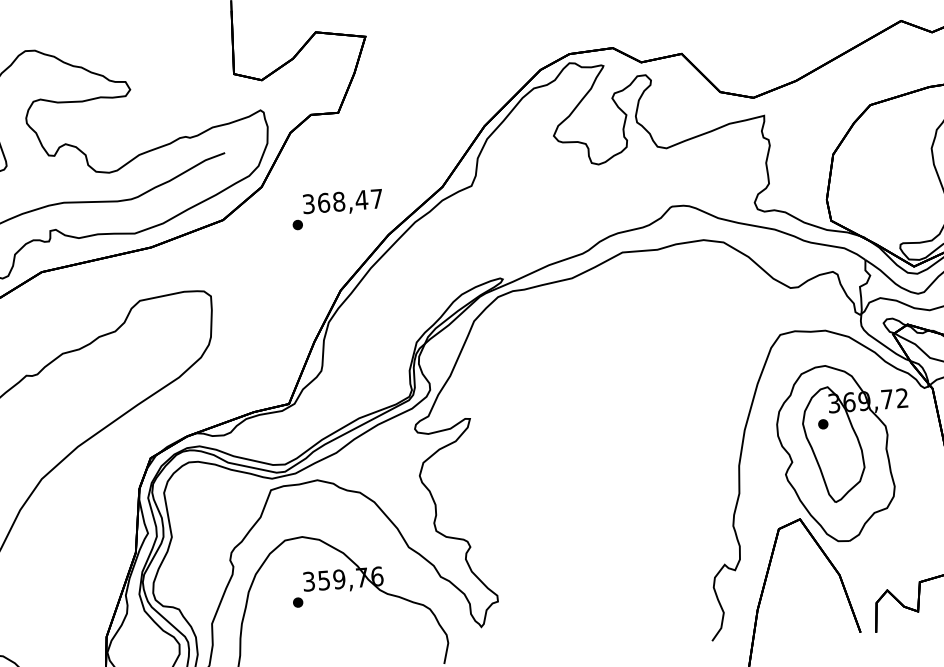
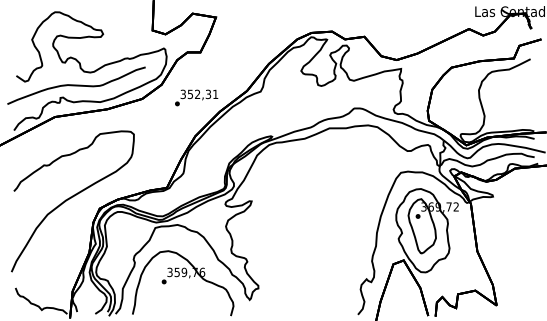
text: (349, 201) -> (202, 94), 368,47 -> 352,31

